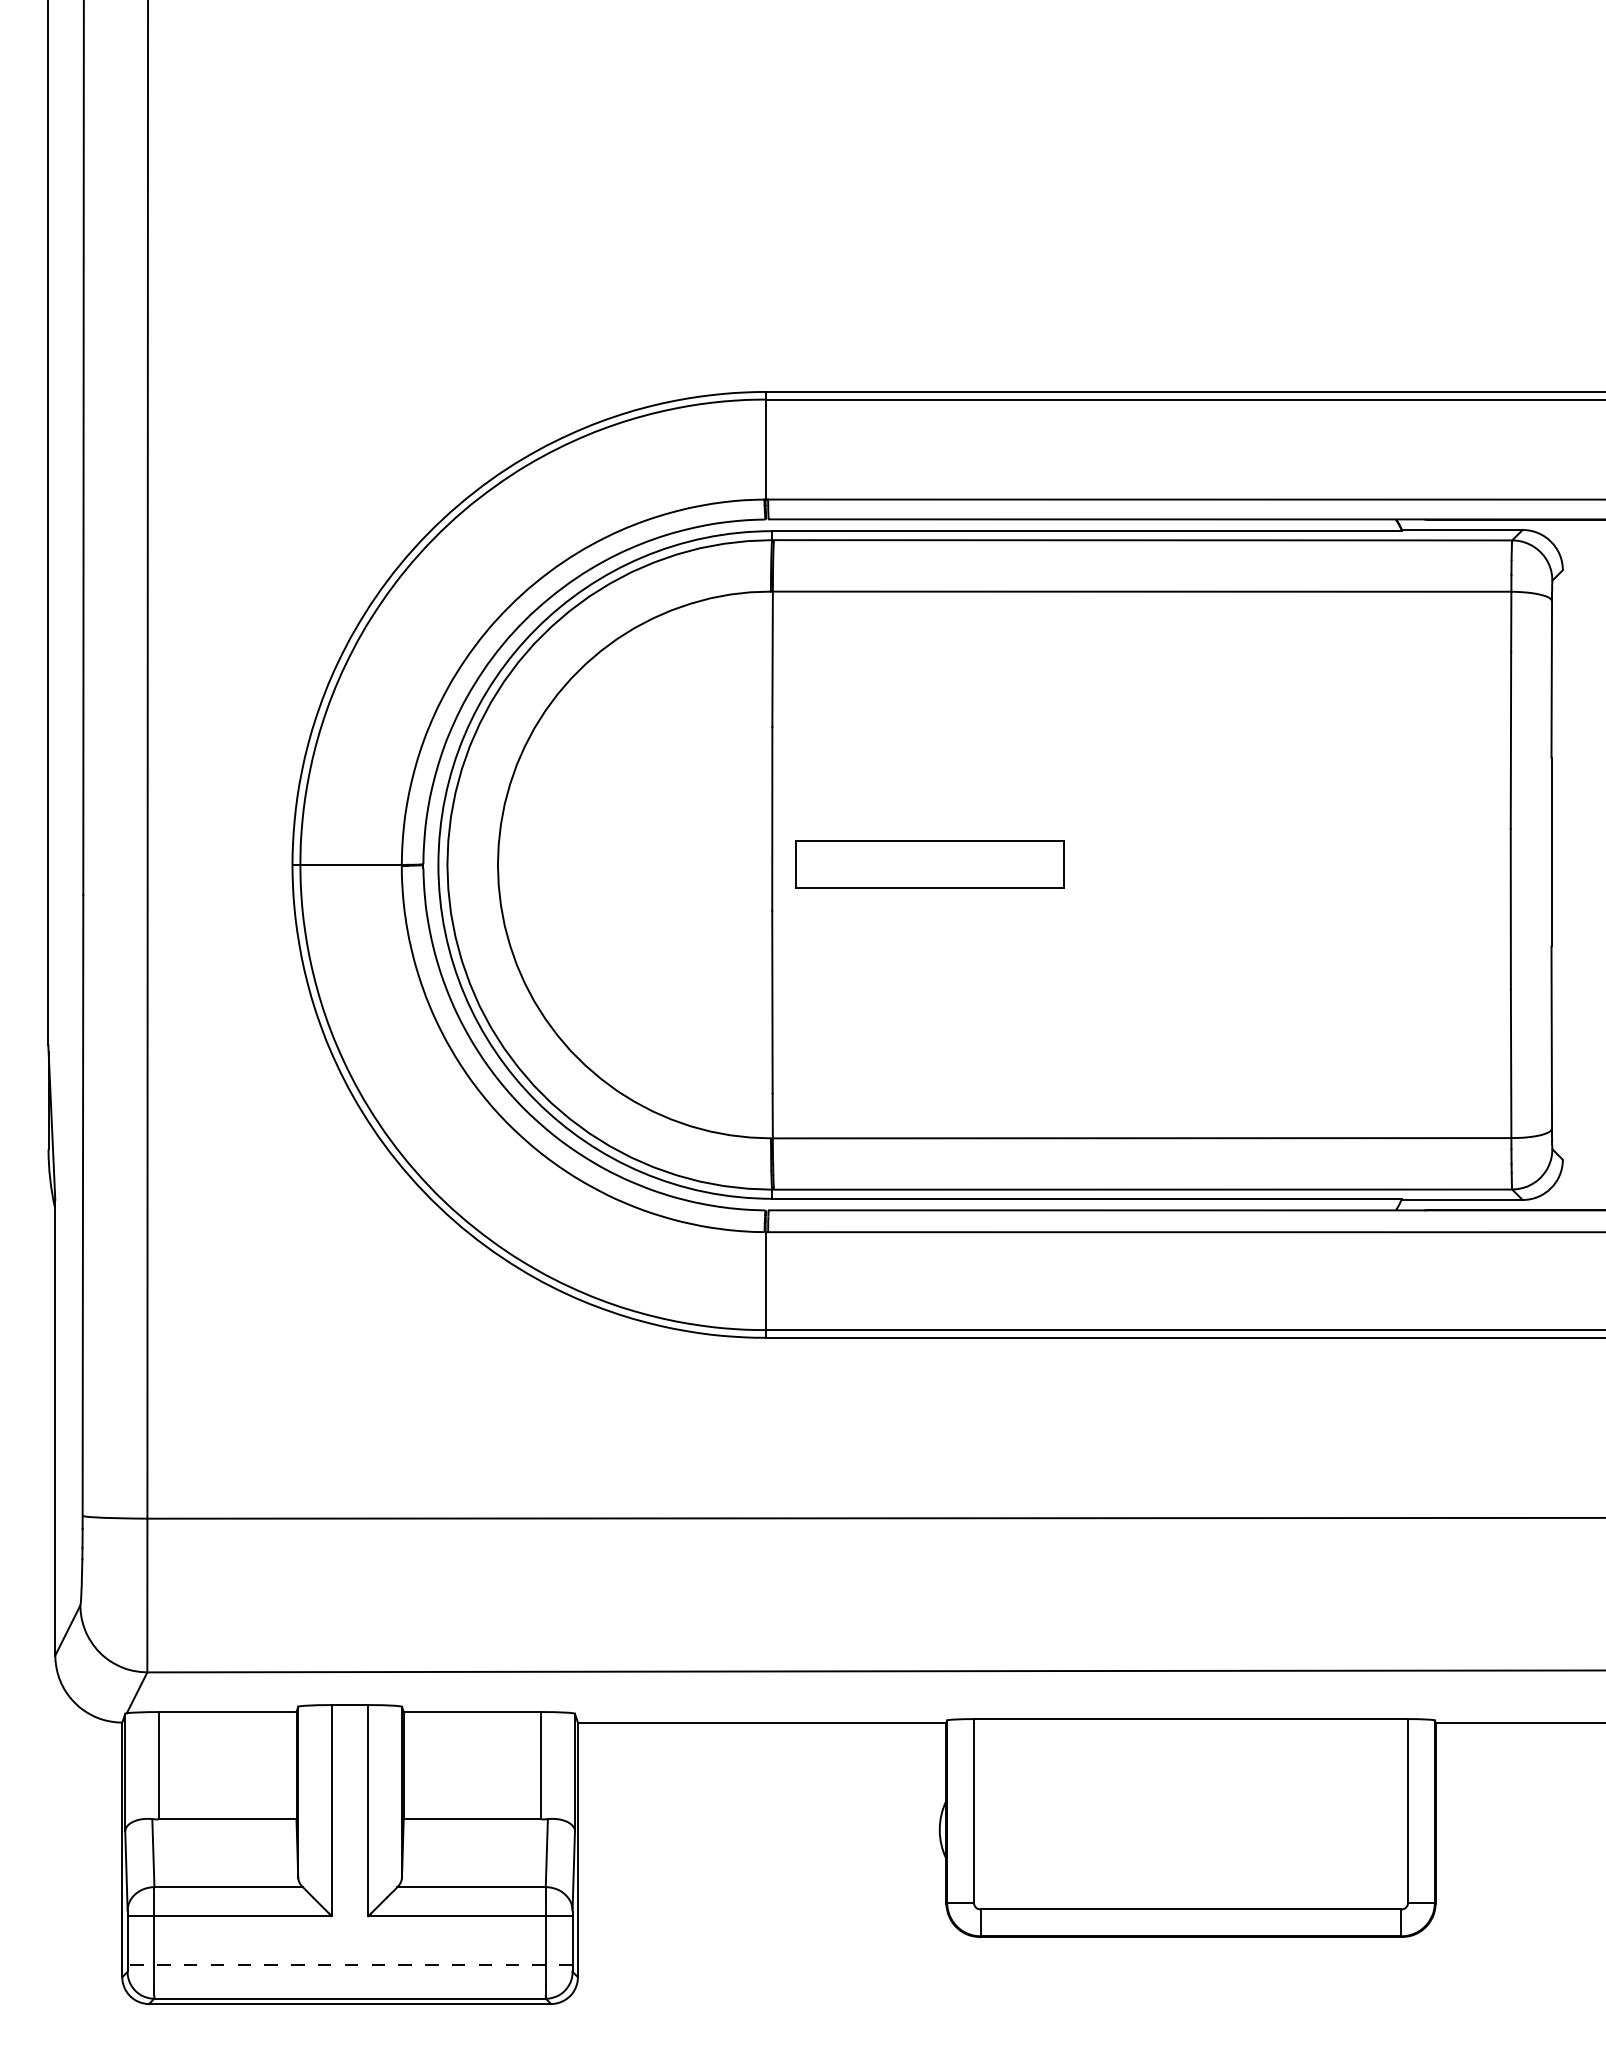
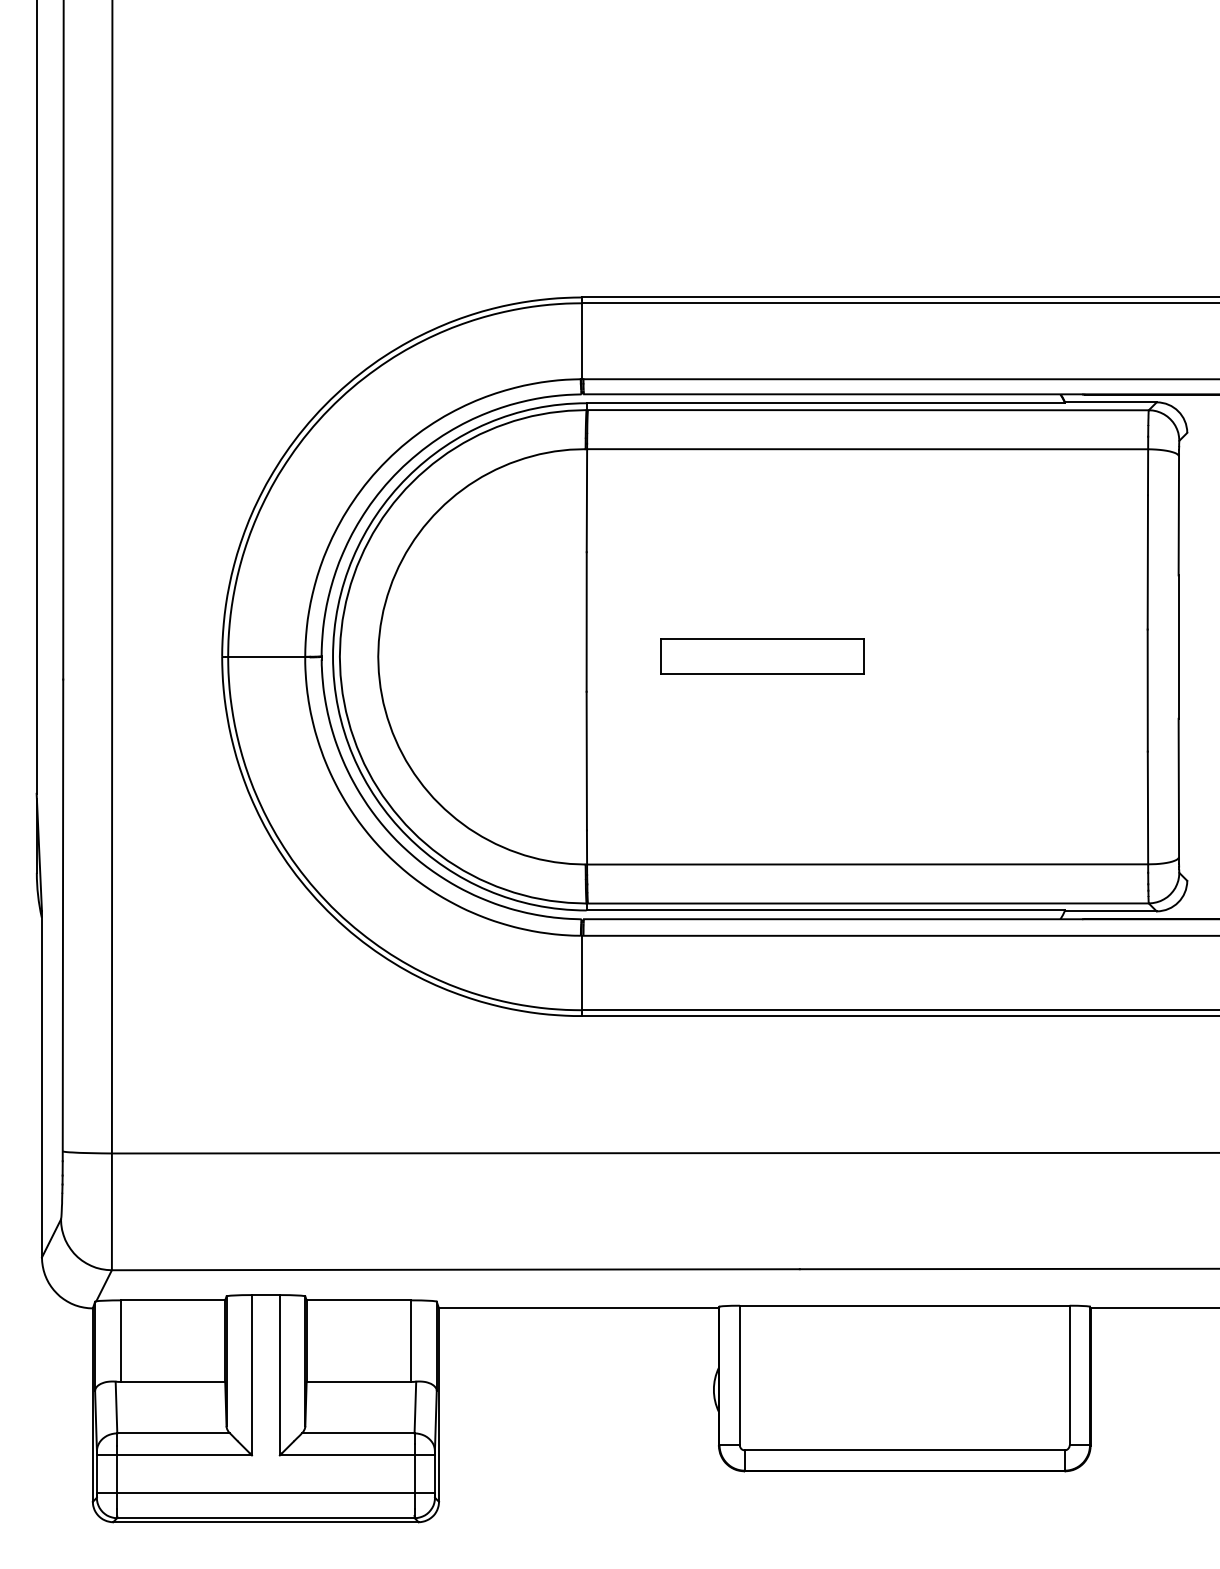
part: (929, 864) -> (762, 656), moved
line: (349, 1965) -> (265, 1492), dashed -> solid

